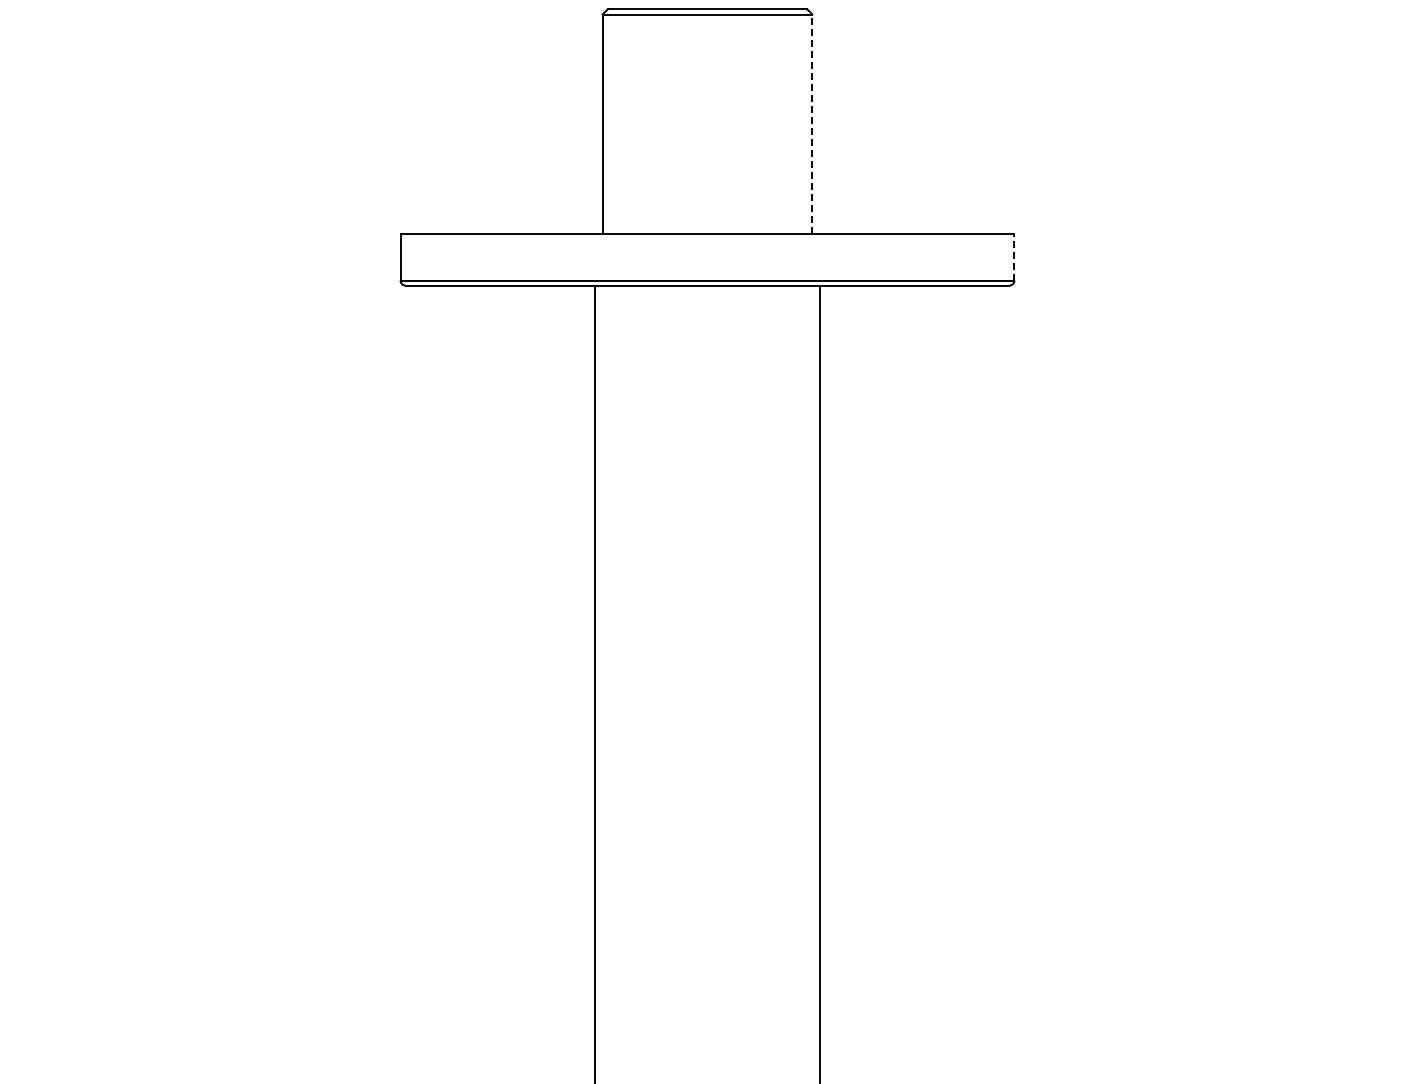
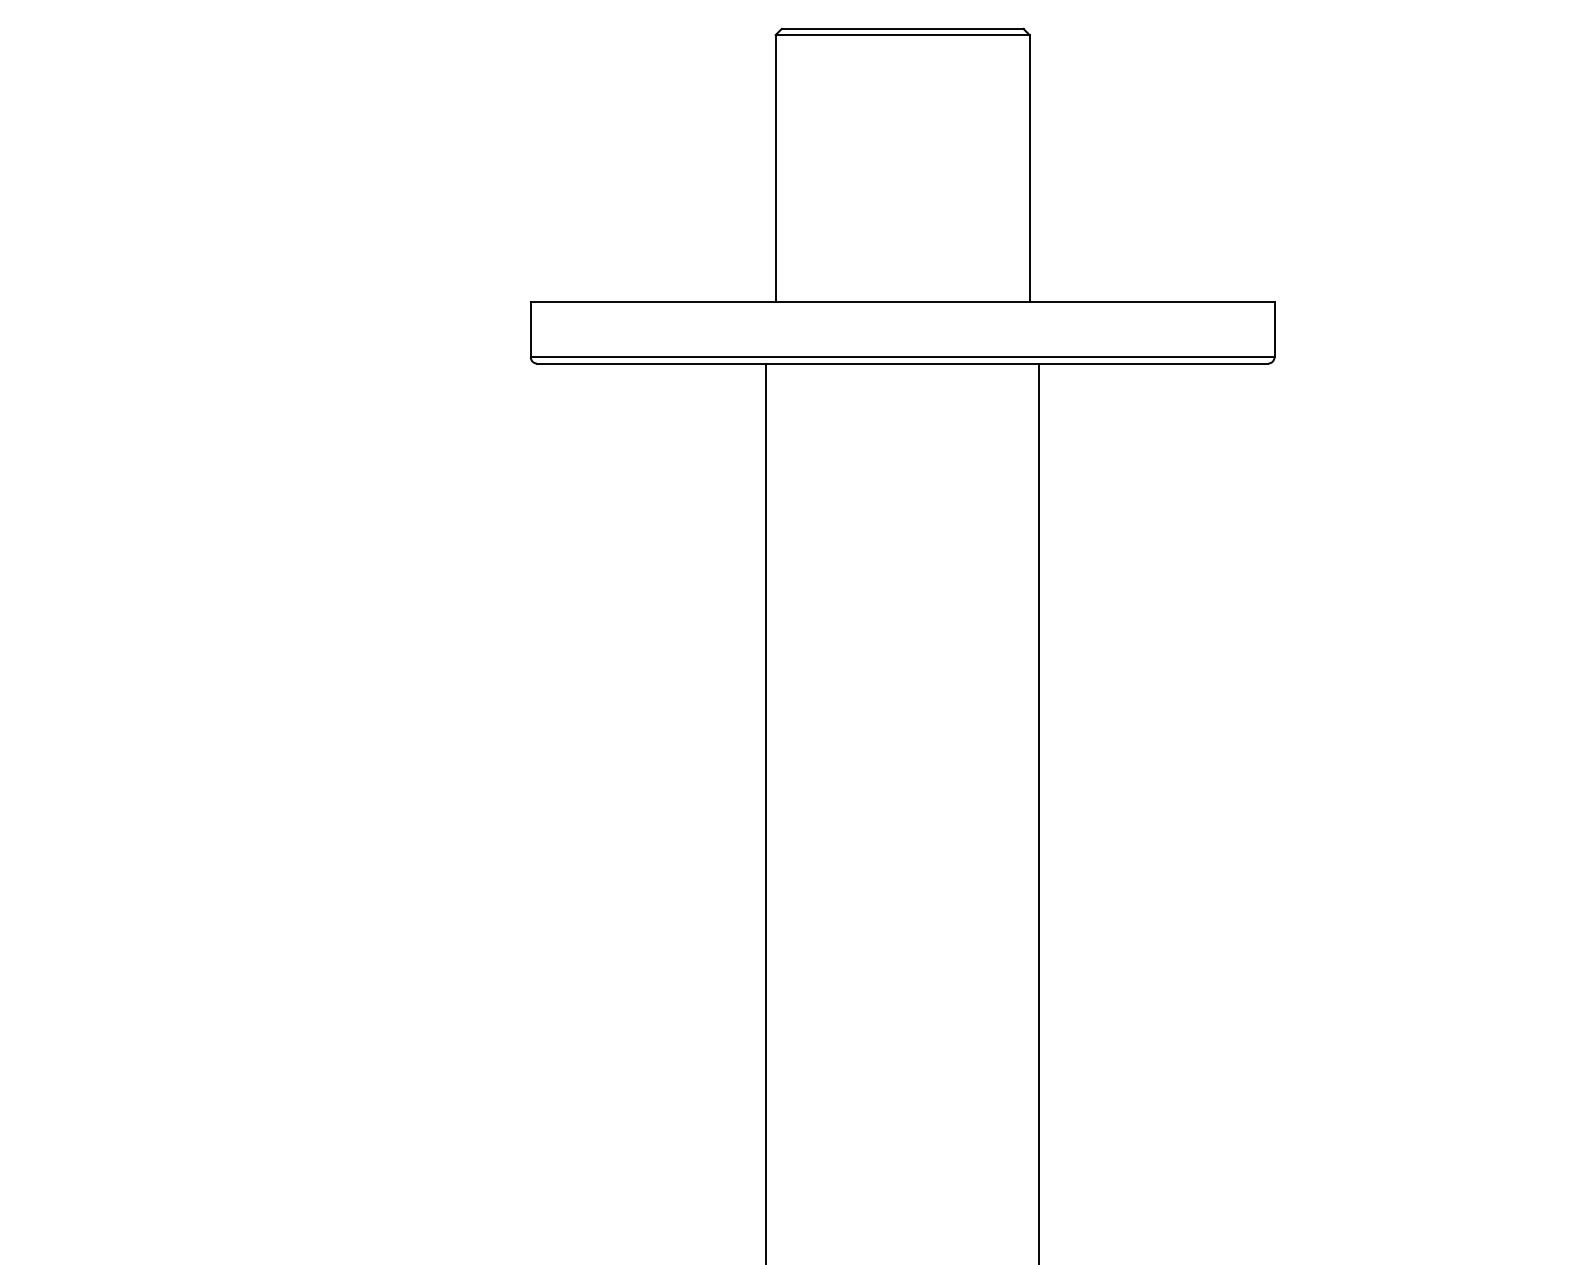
line: (812, 124) -> (1029, 168), dashed -> solid
line: (1014, 257) -> (1274, 329), dashed -> solid

